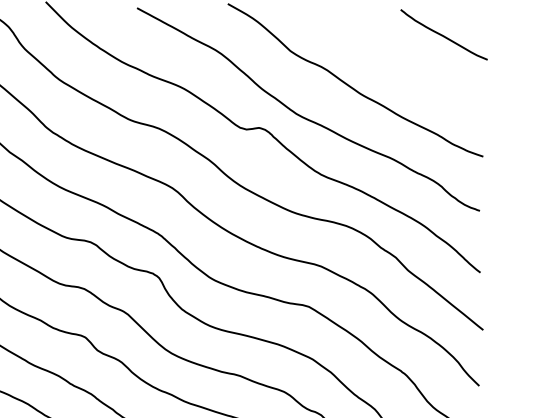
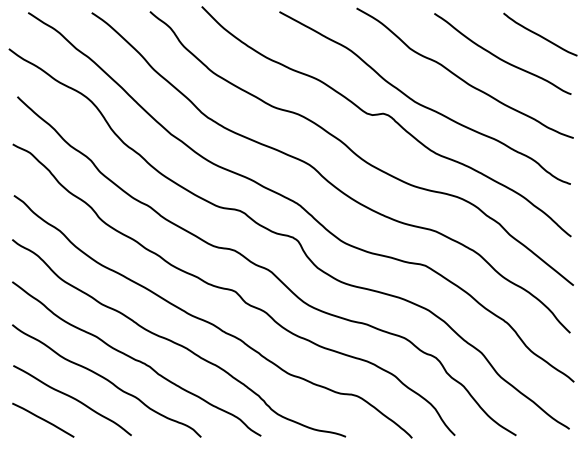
curve: (394, 60) -> (498, 56), added

